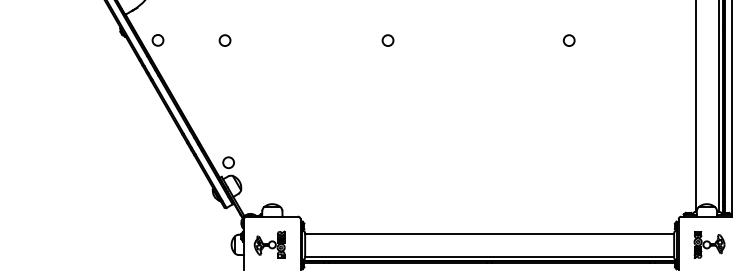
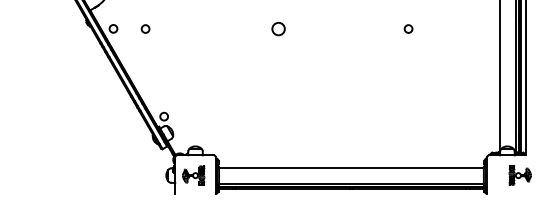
circle: (224, 39) -> (145, 28), moved
circle: (387, 39) -> (278, 28), size x1.6
part: (708, 244) -> (519, 175), moved

